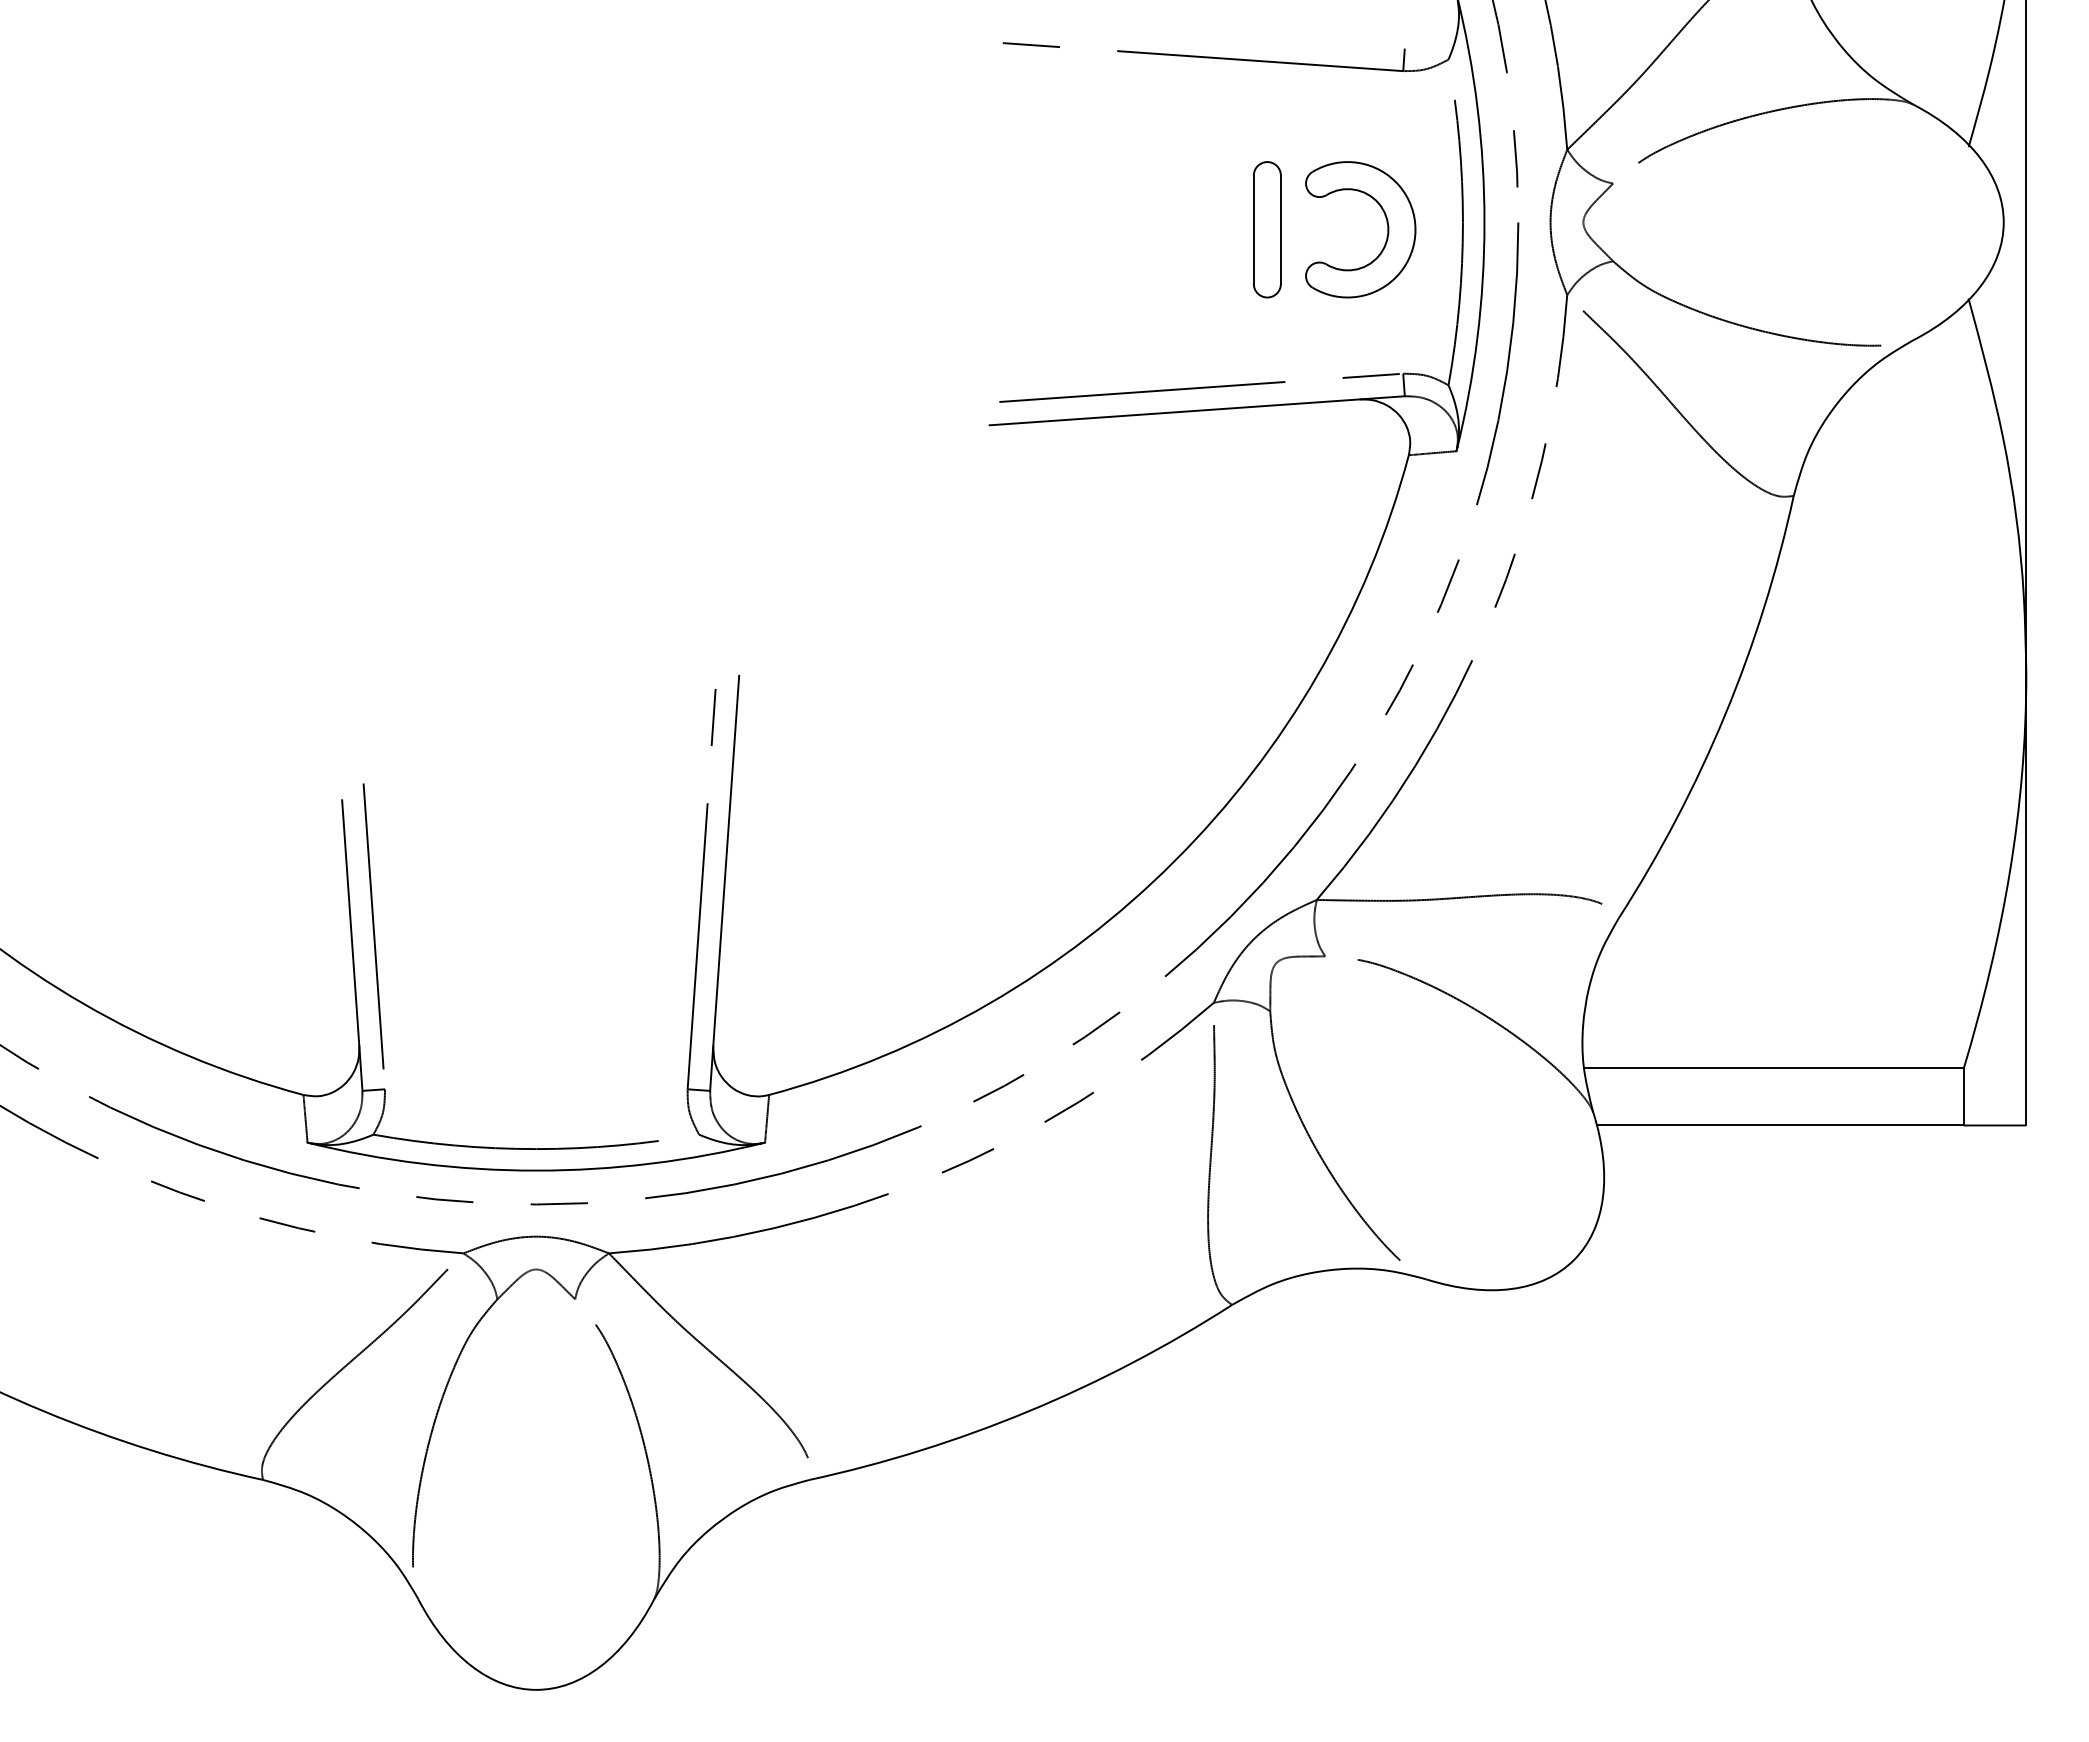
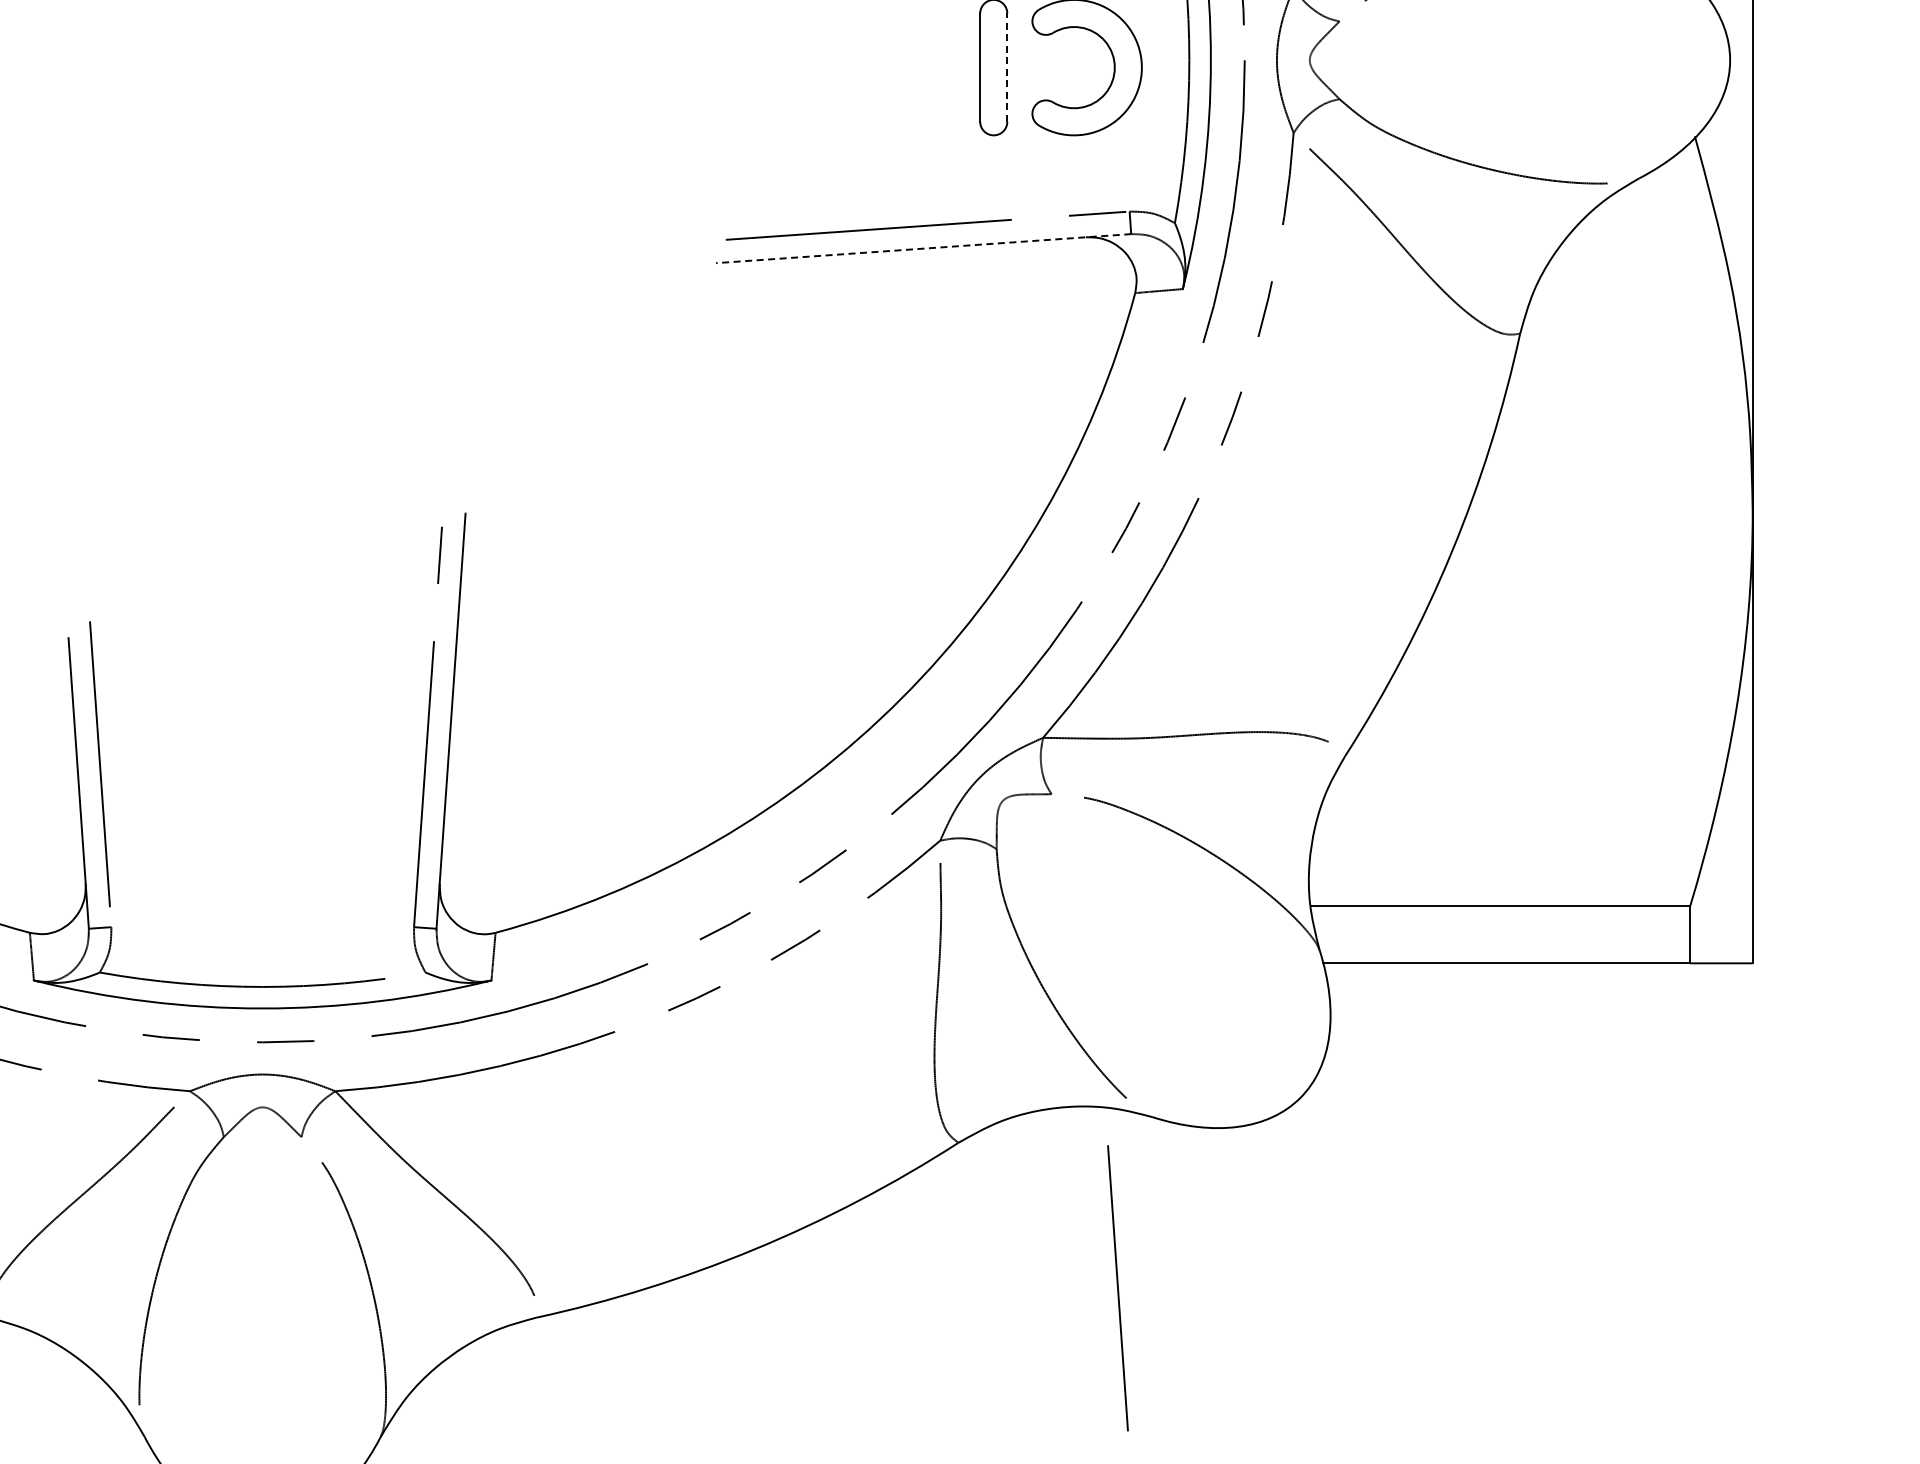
line: (1280, 229) -> (1006, 67), solid -> dashed
line: (1196, 410) -> (922, 248), solid -> dashed
line: (1391, 1450) -> (1117, 1288), added

